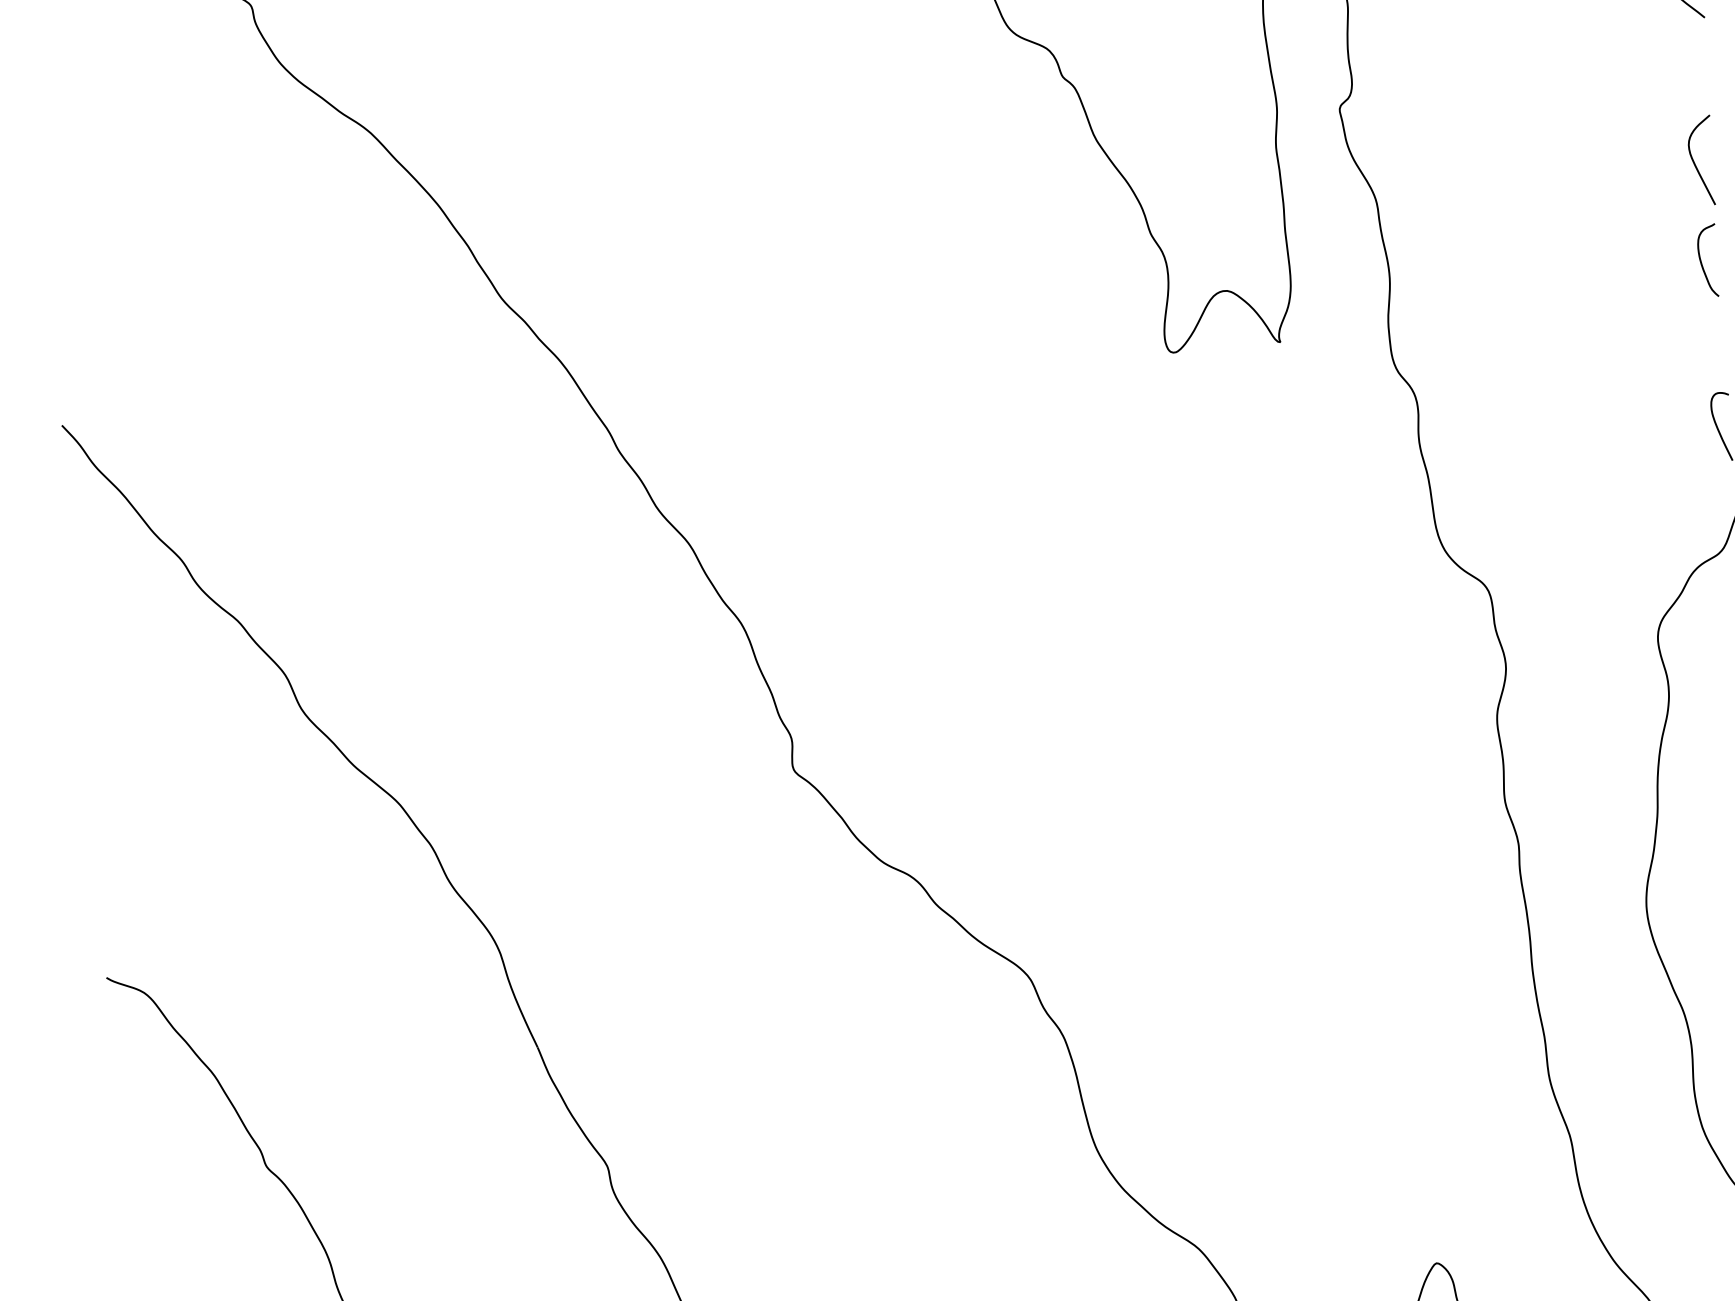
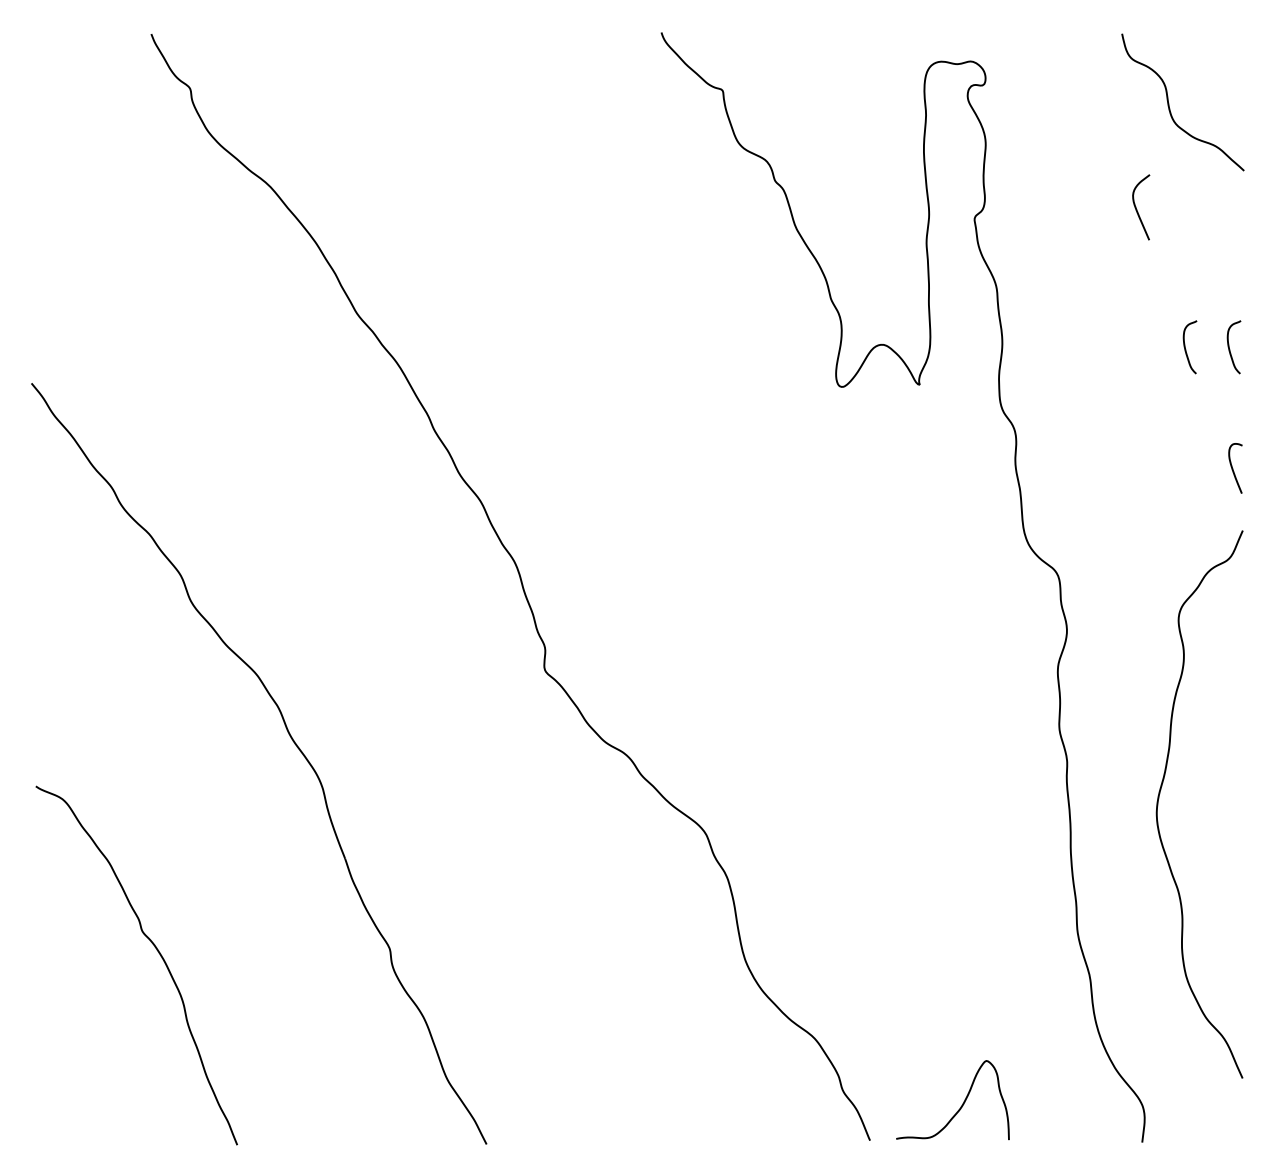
curve: (1696, 163) -> (1137, 209), moved
curve: (1642, 268) -> (1186, 349), added

